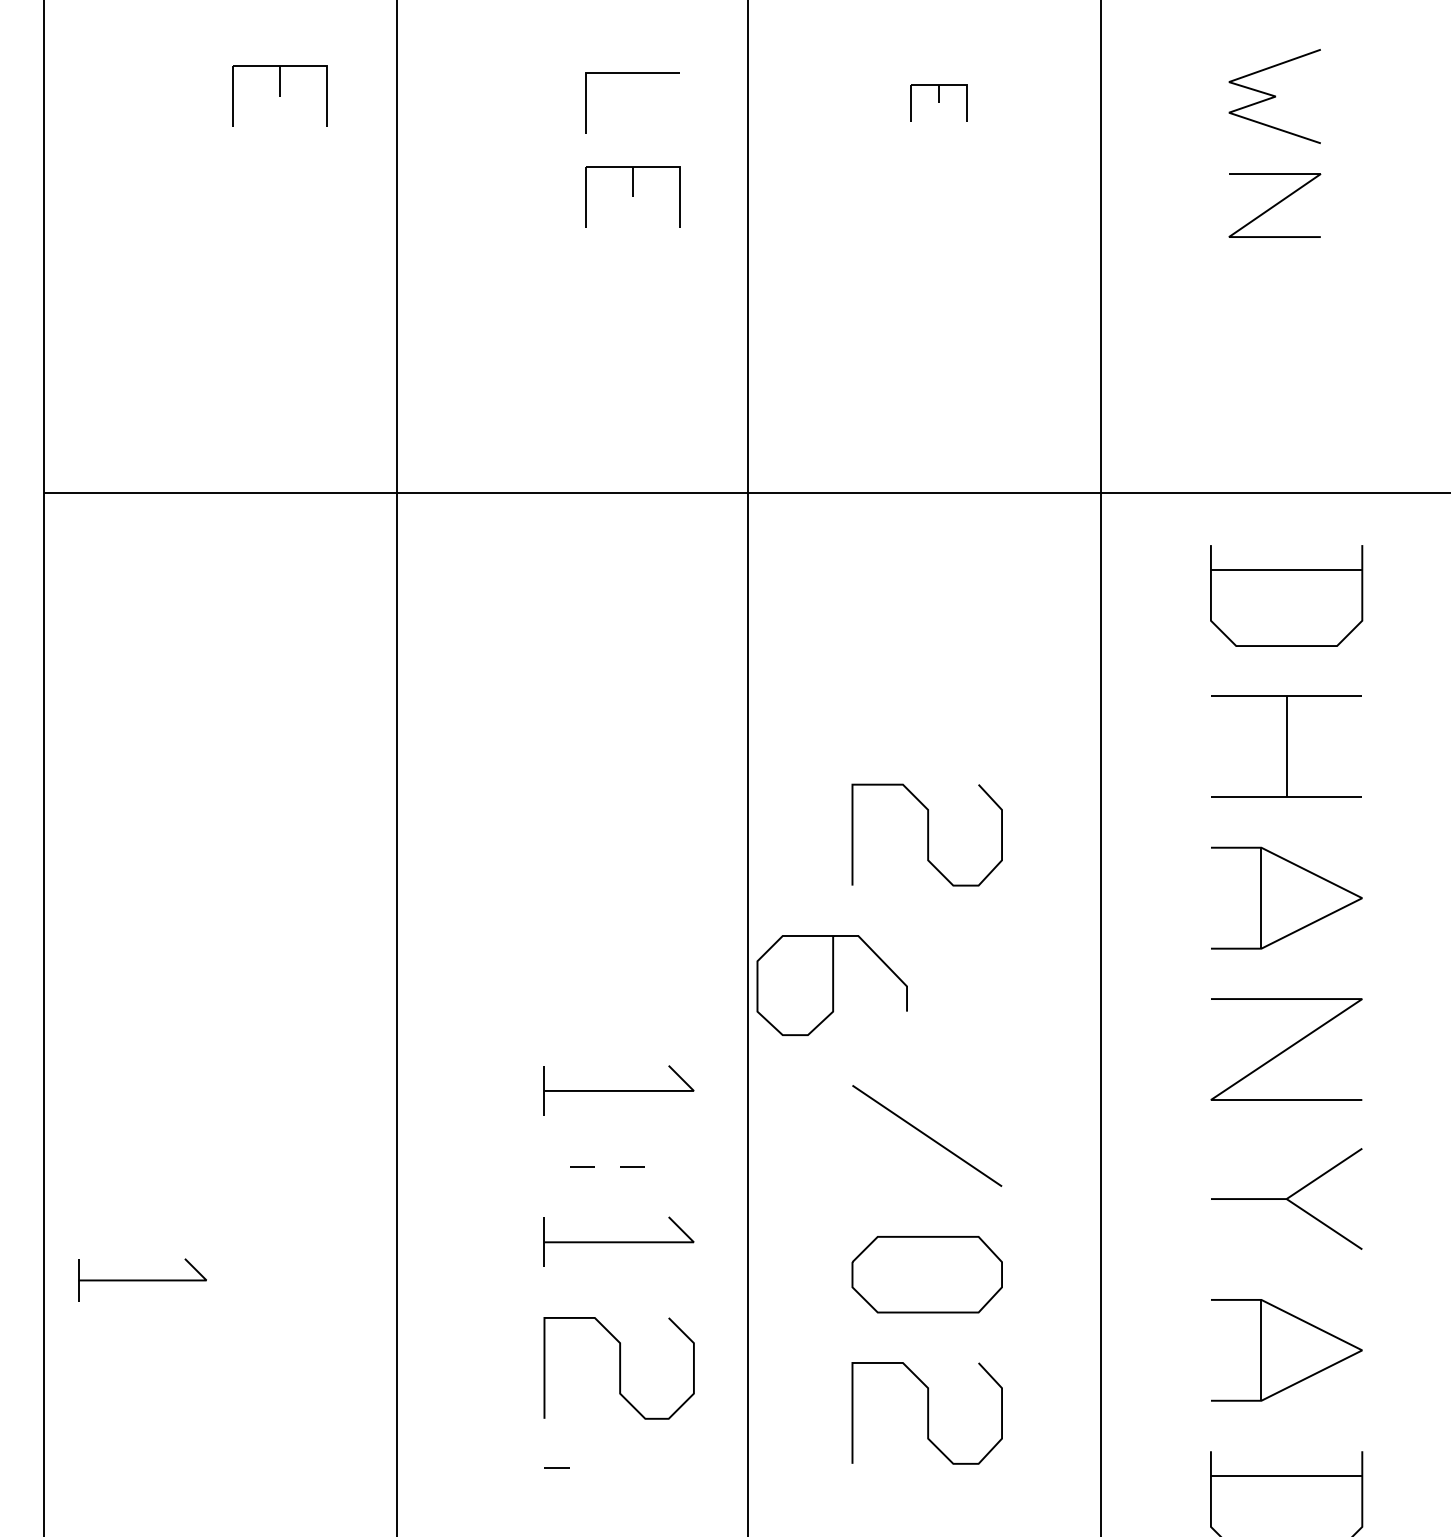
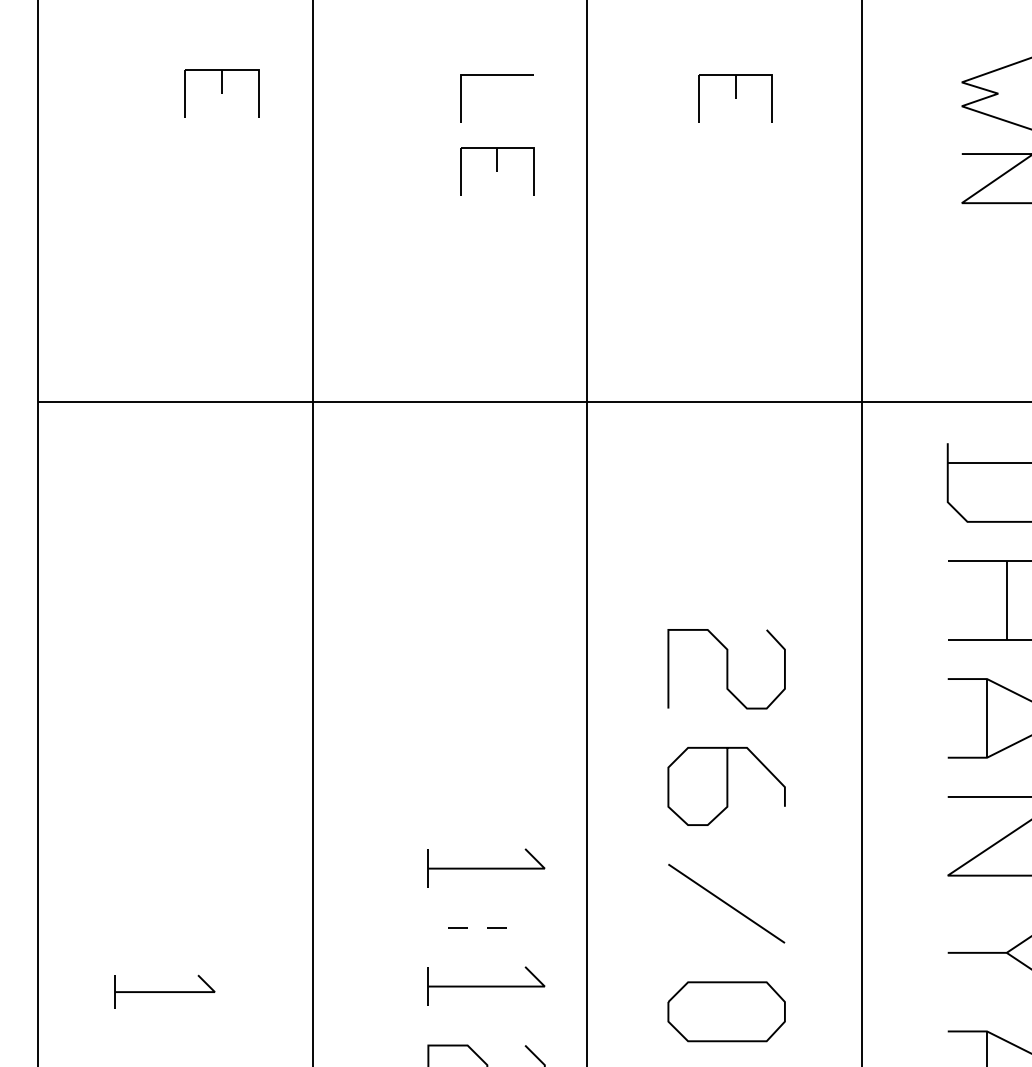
part: (938, 102) -> (735, 98), size x1.67
curve: (832, 985) -> (726, 786), moved
part: (142, 1279) -> (164, 991), moved

